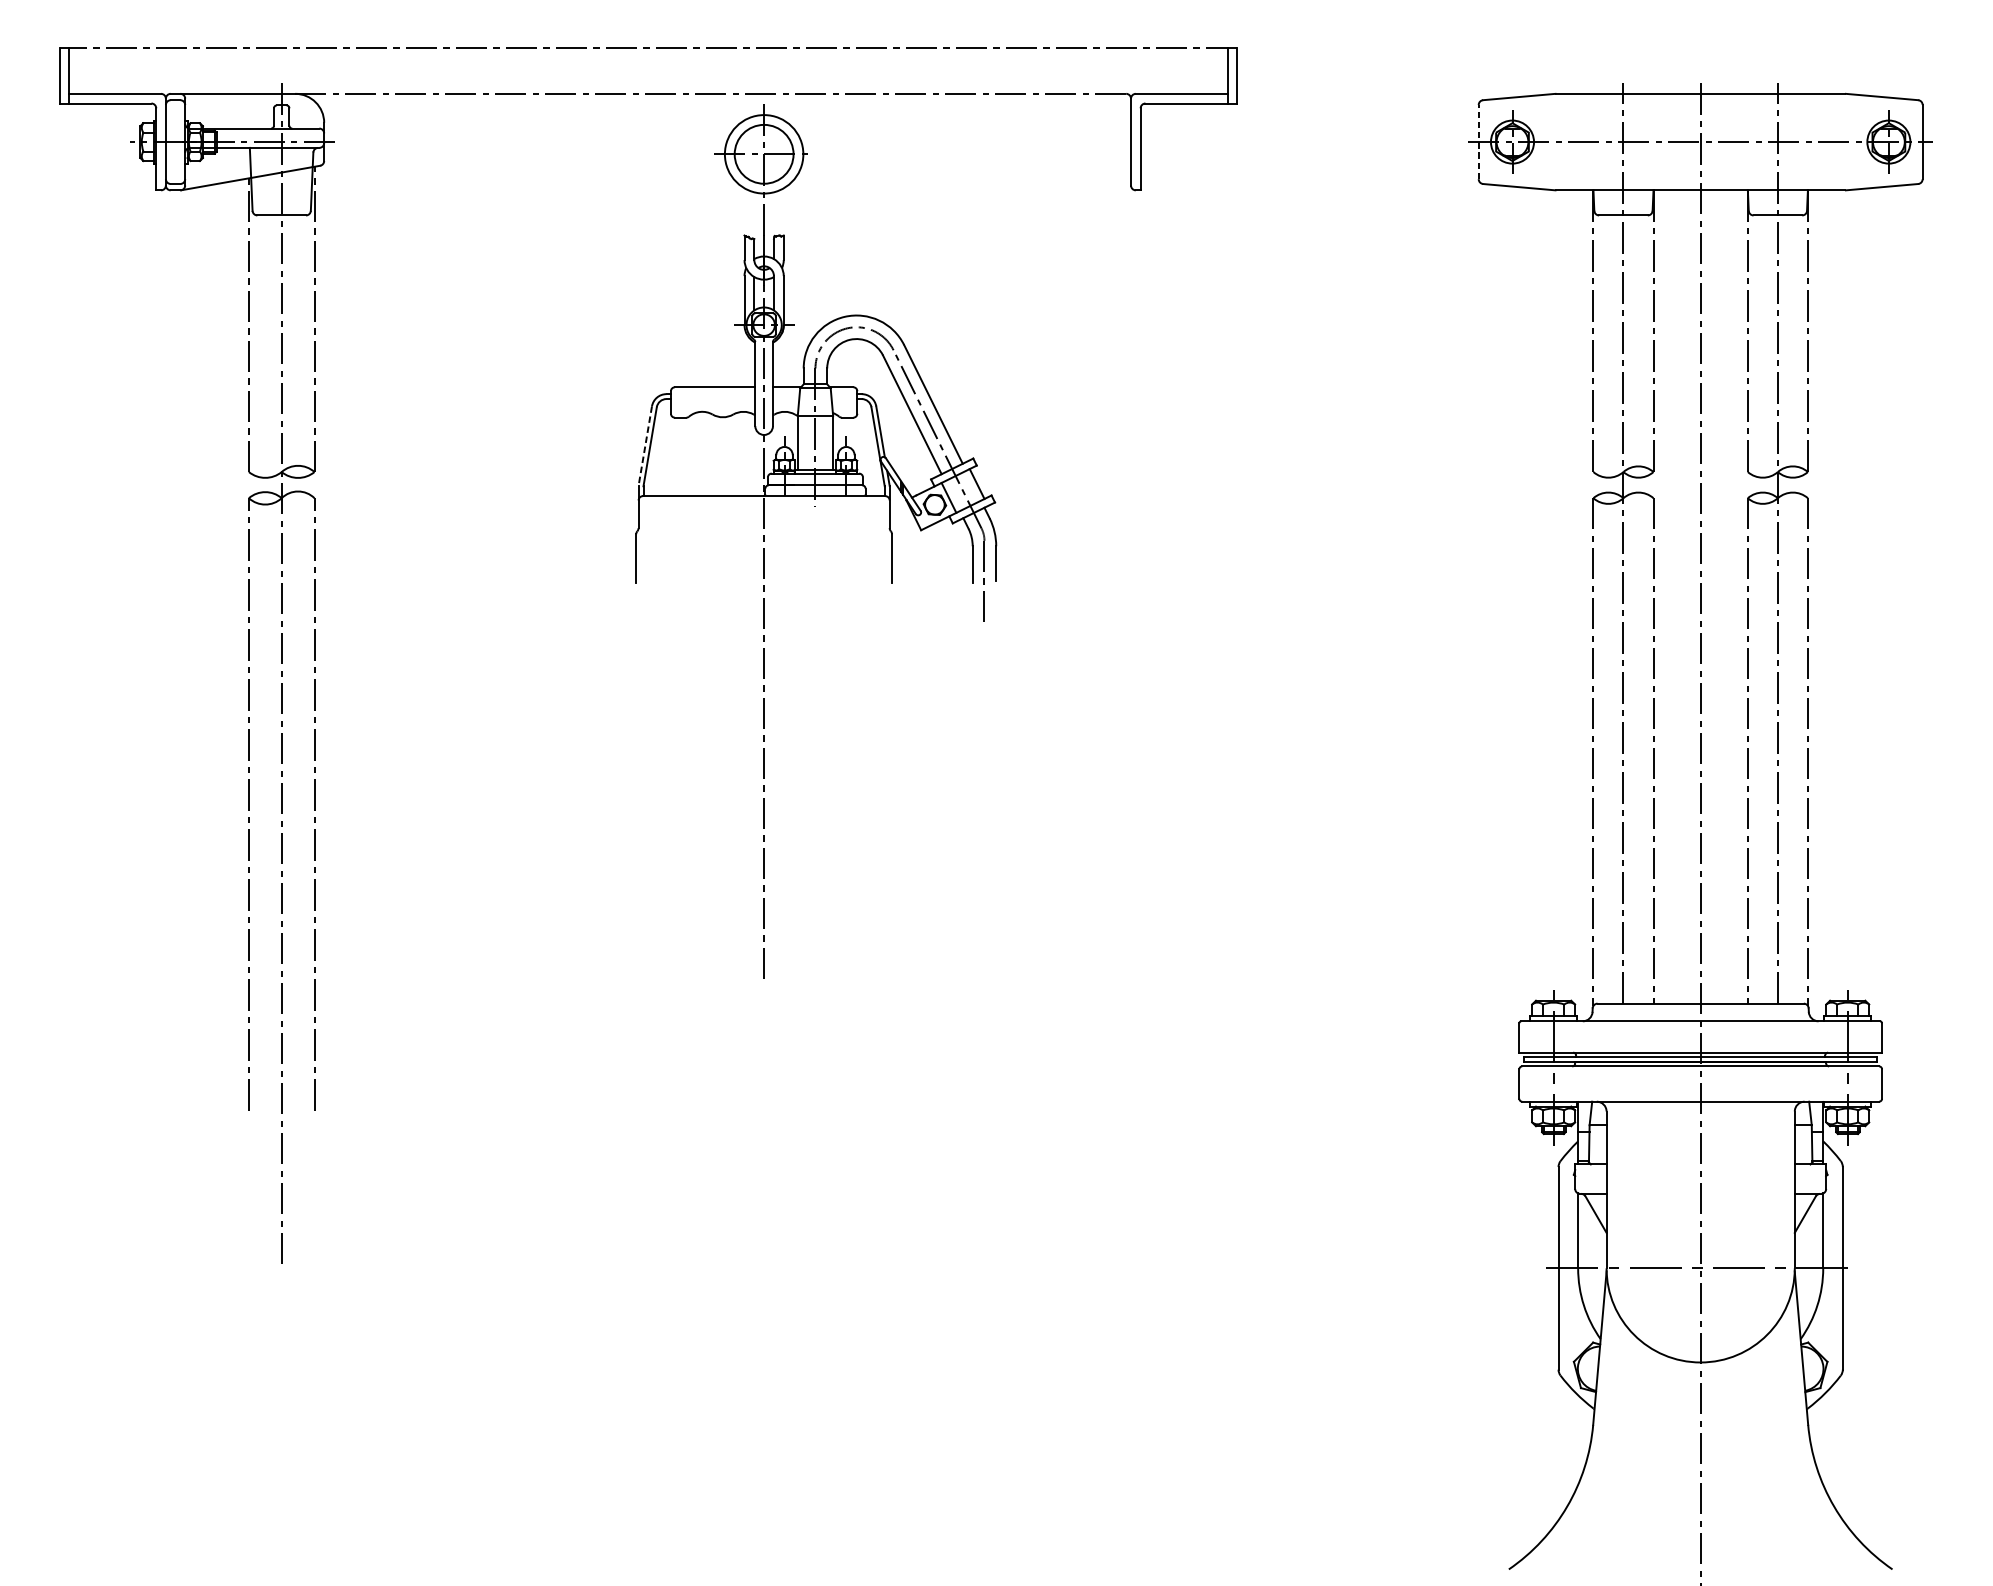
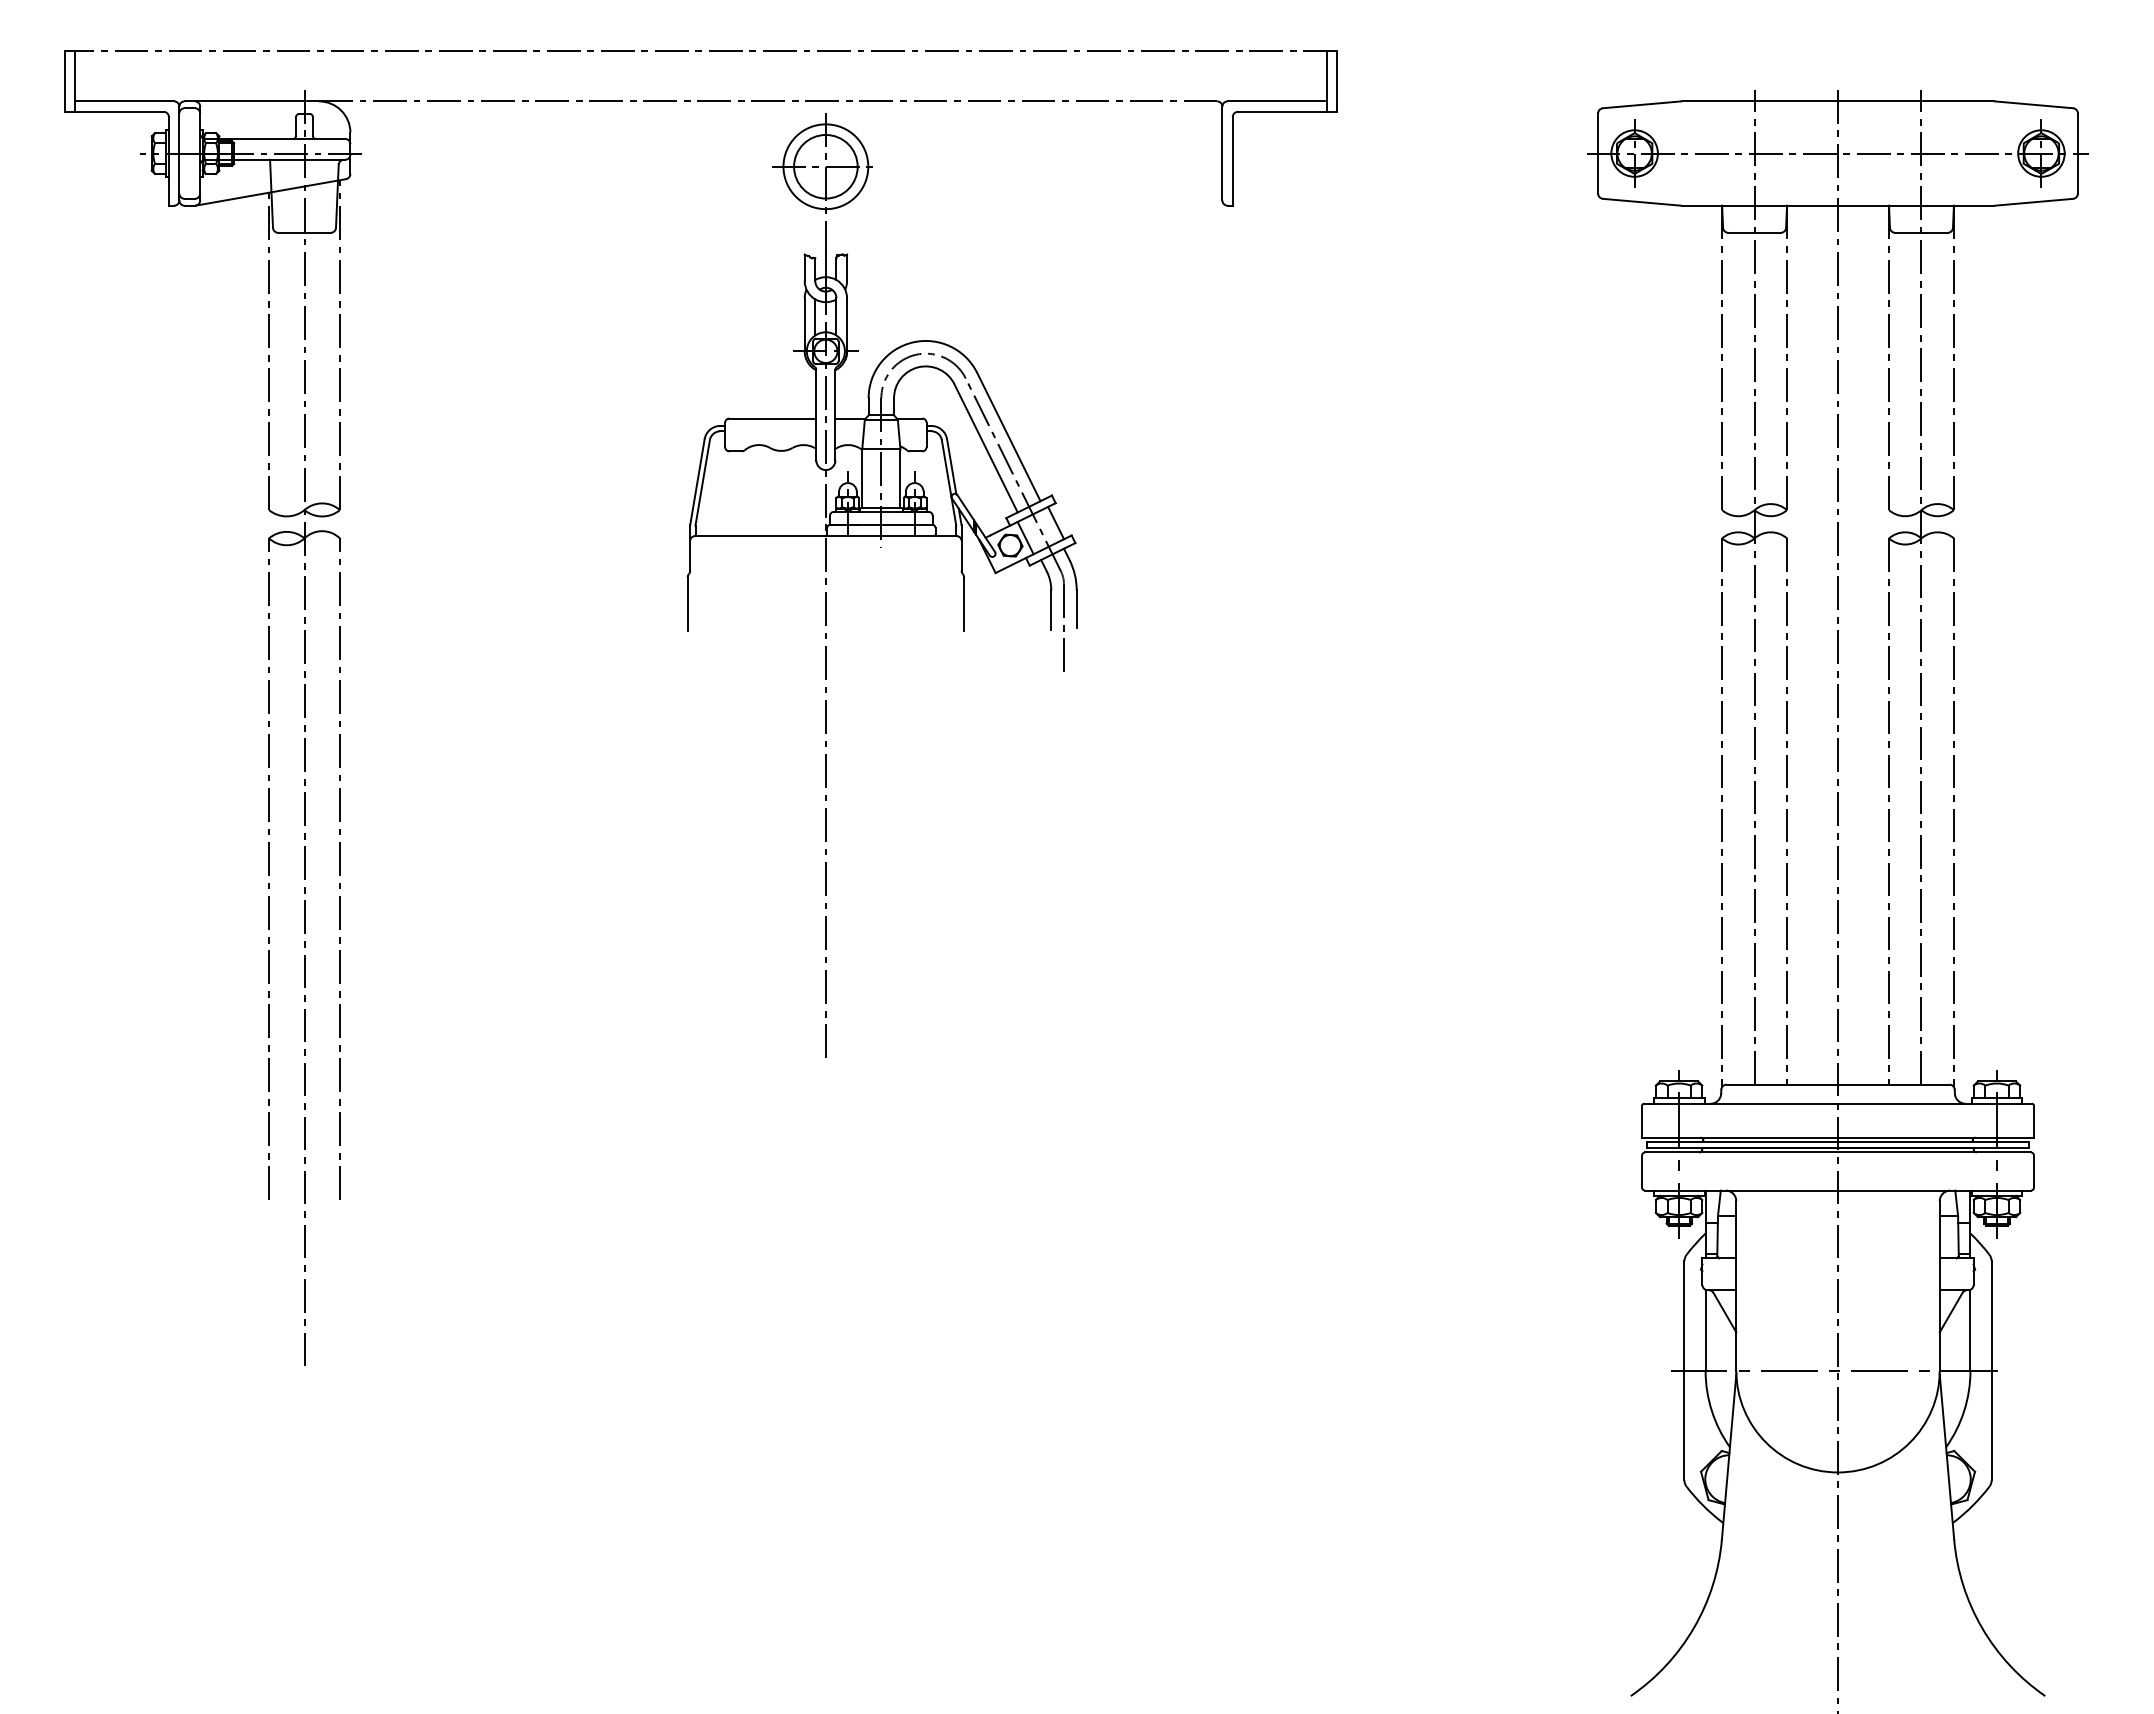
line: (1479, 142) -> (1598, 153), dashed -> solid
line: (645, 446) -> (697, 482), dashed -> solid

